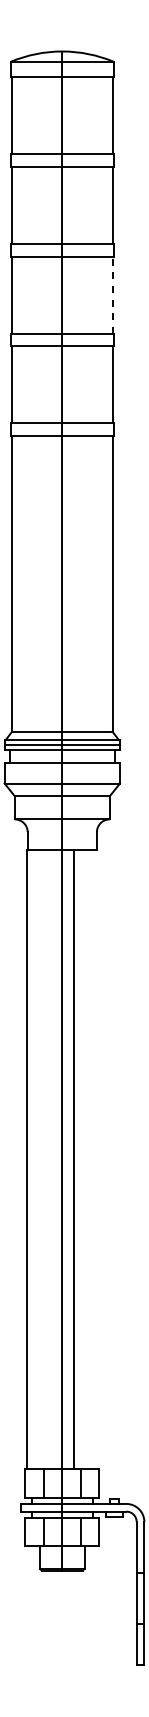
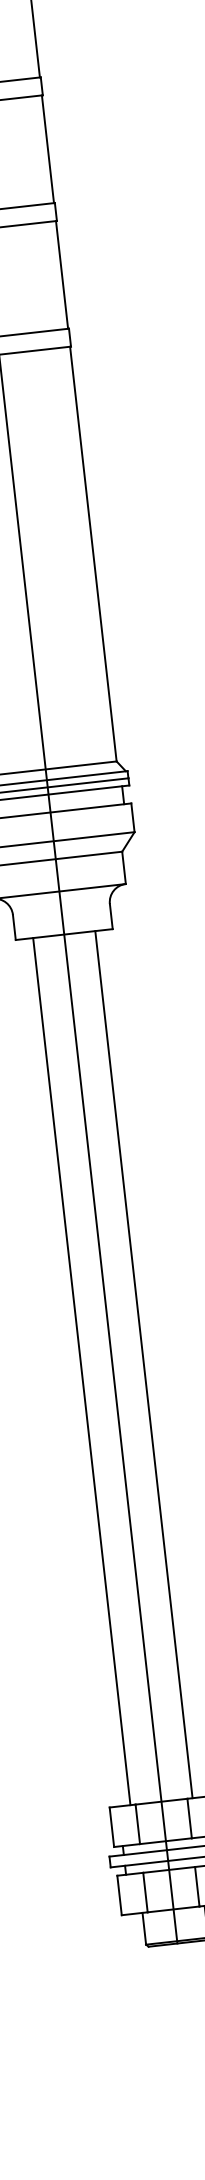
line: (112, 294) -> (47, 148), dashed -> solid
line: (27, 1159) -> (82, 1371), moved
line: (73, 1159) -> (143, 1364), moved

